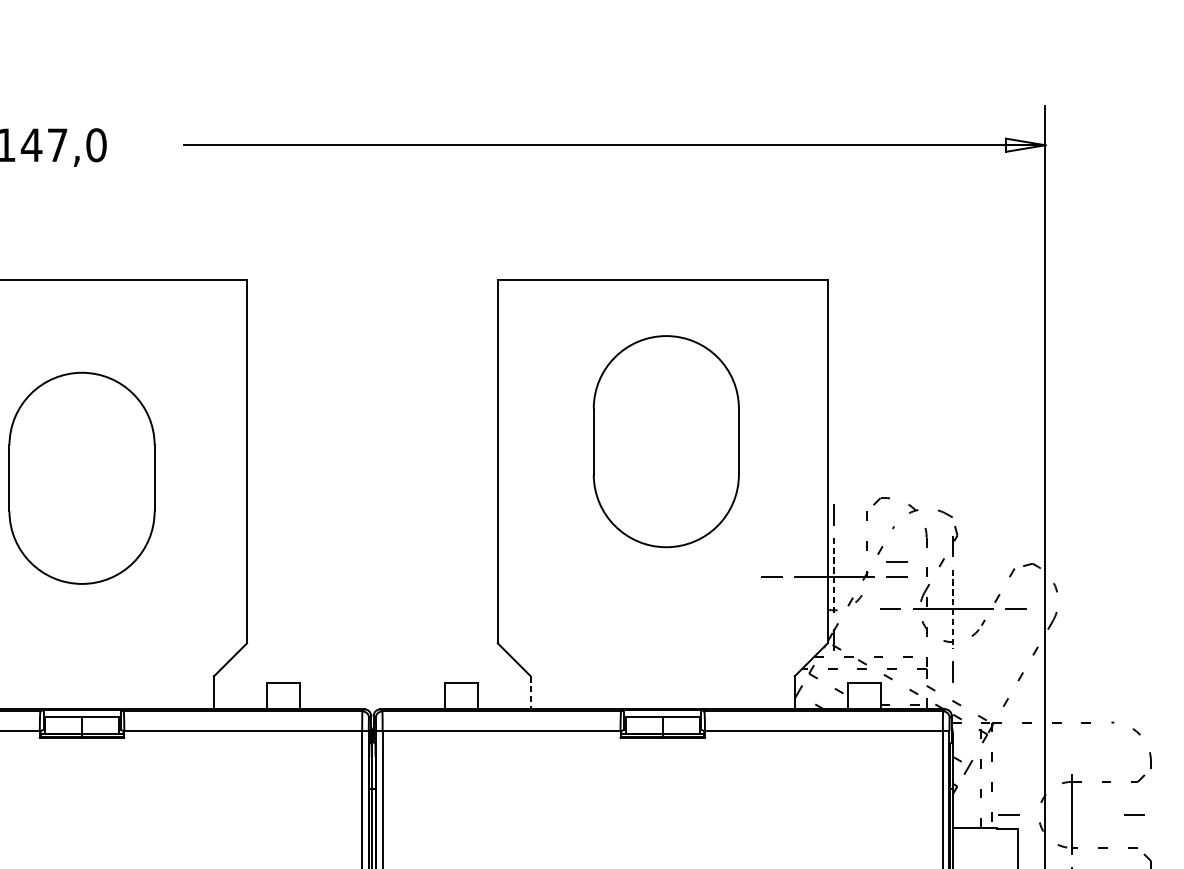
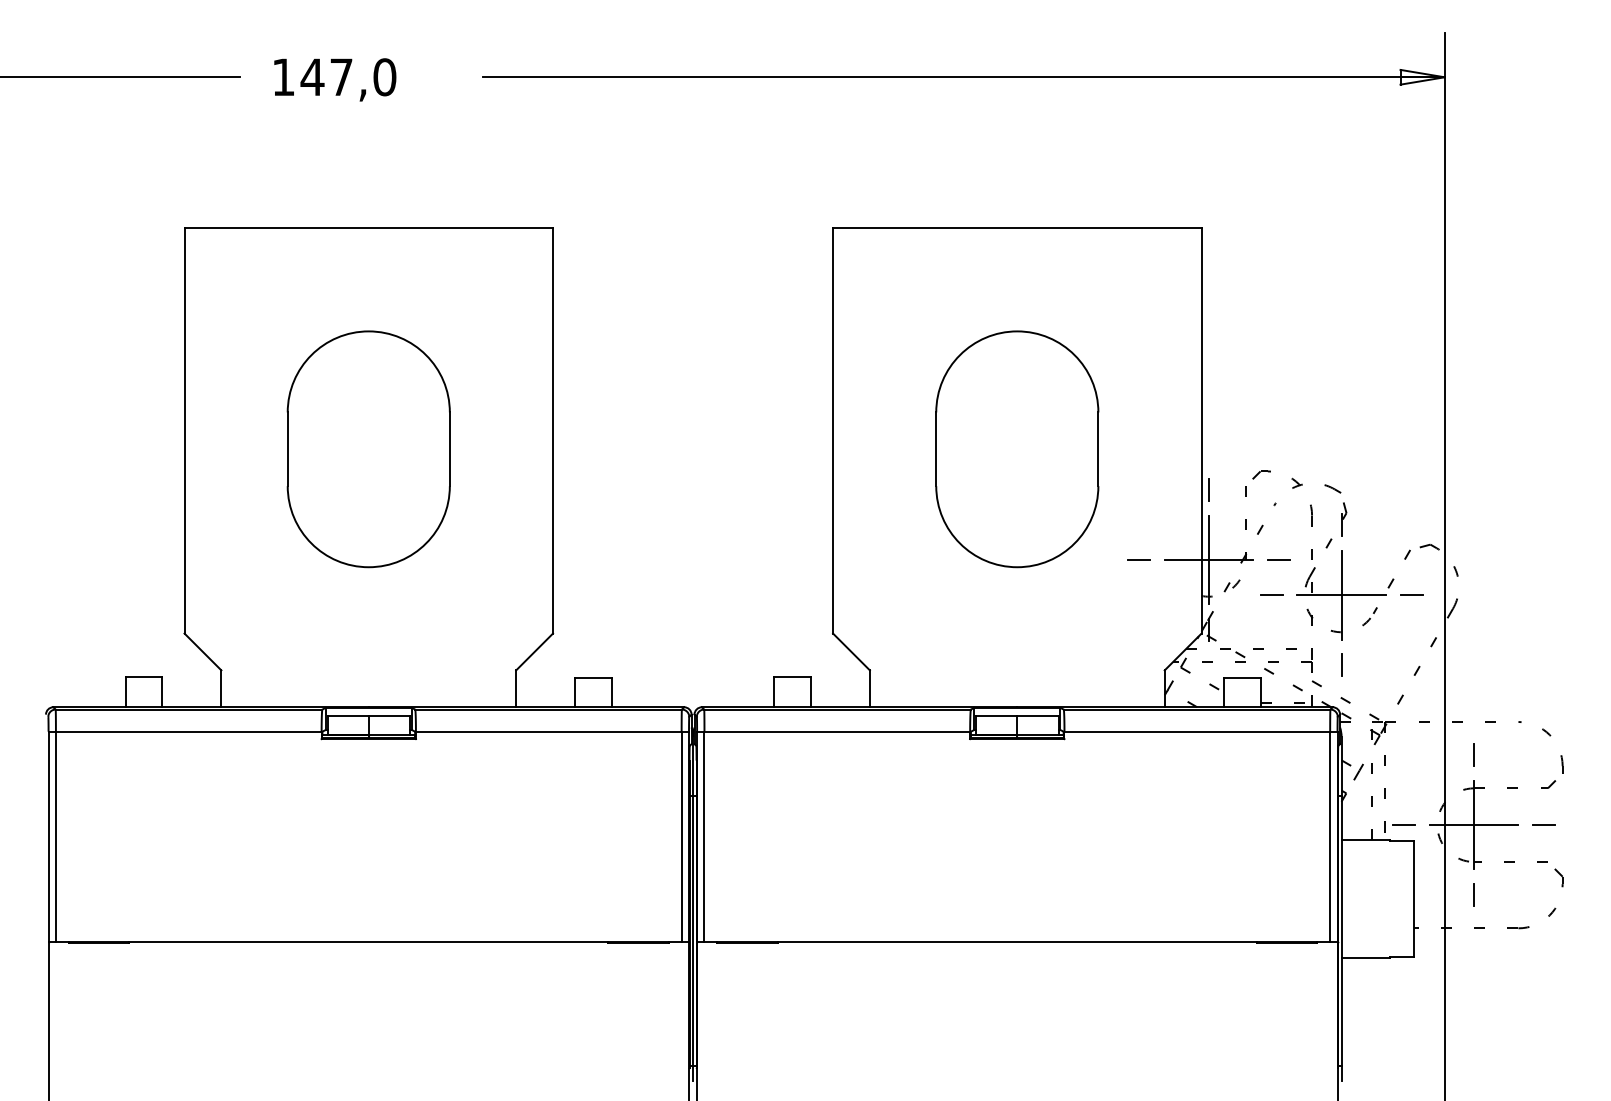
part: (666, 441) -> (1017, 449), moved
line: (896, 561) -> (1278, 542), removed
line: (833, 577) -> (1208, 560), dashed -> solid
line: (953, 609) -> (1341, 595), dashed -> solid
line: (530, 693) -> (869, 689), dashed -> solid
line: (1071, 751) -> (1473, 754), added
line: (1072, 815) -> (1474, 825), added

